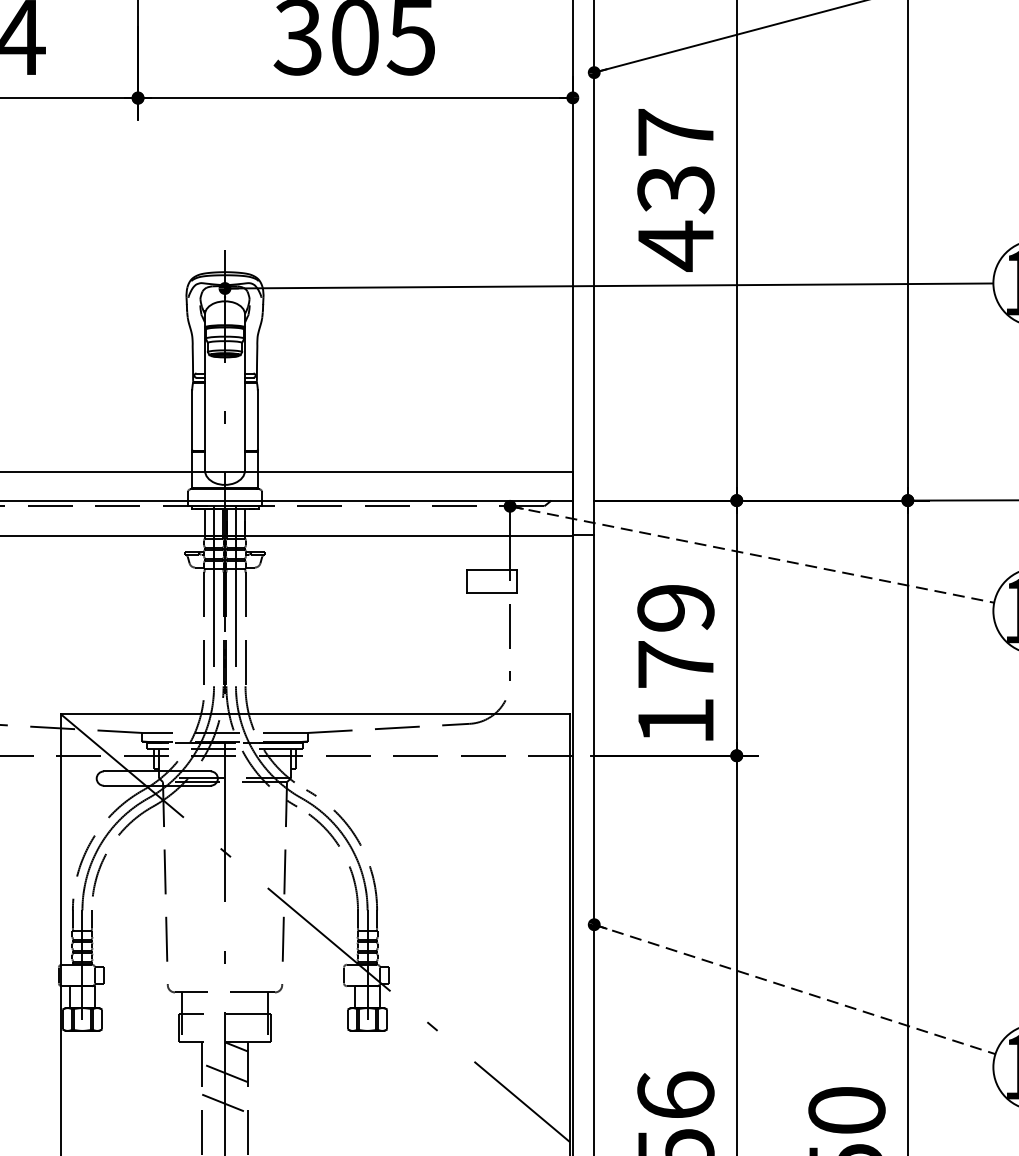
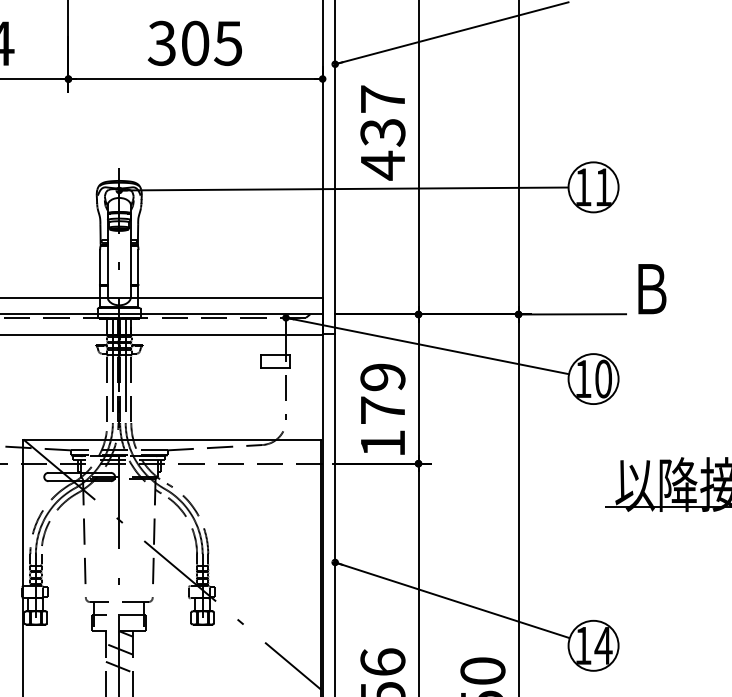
line: (753, 555) -> (428, 346), dashed -> solid
line: (794, 989) -> (452, 600), dashed -> solid

